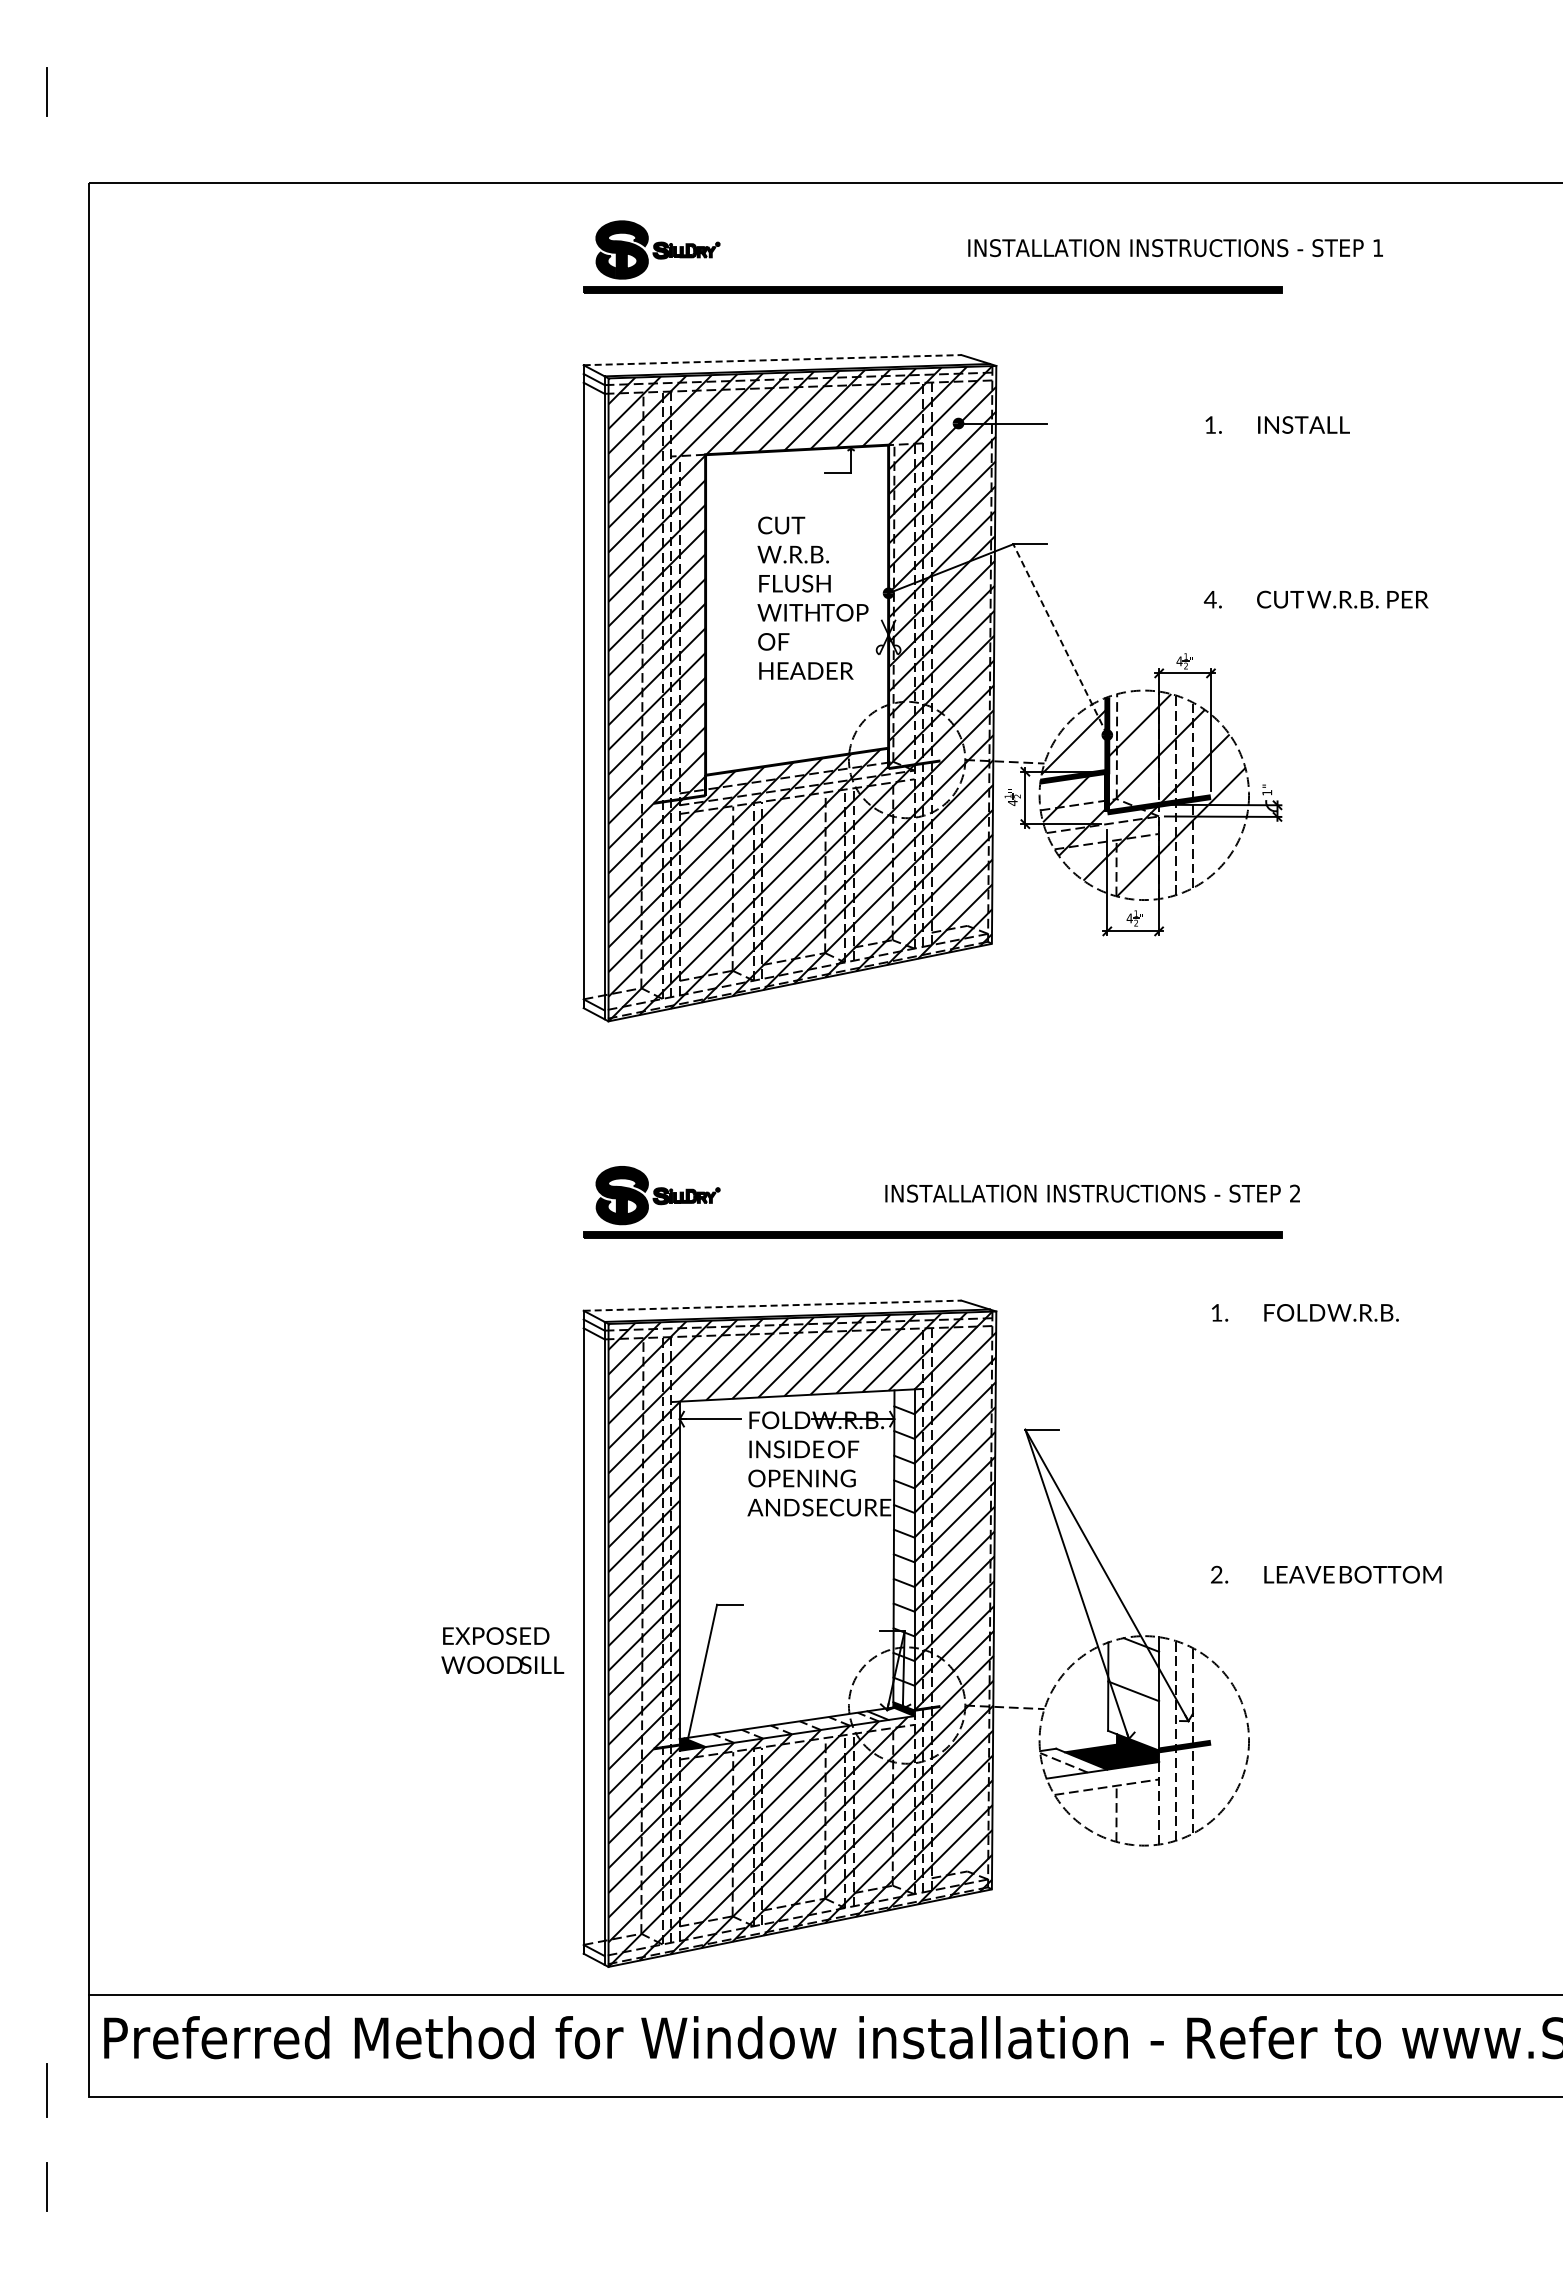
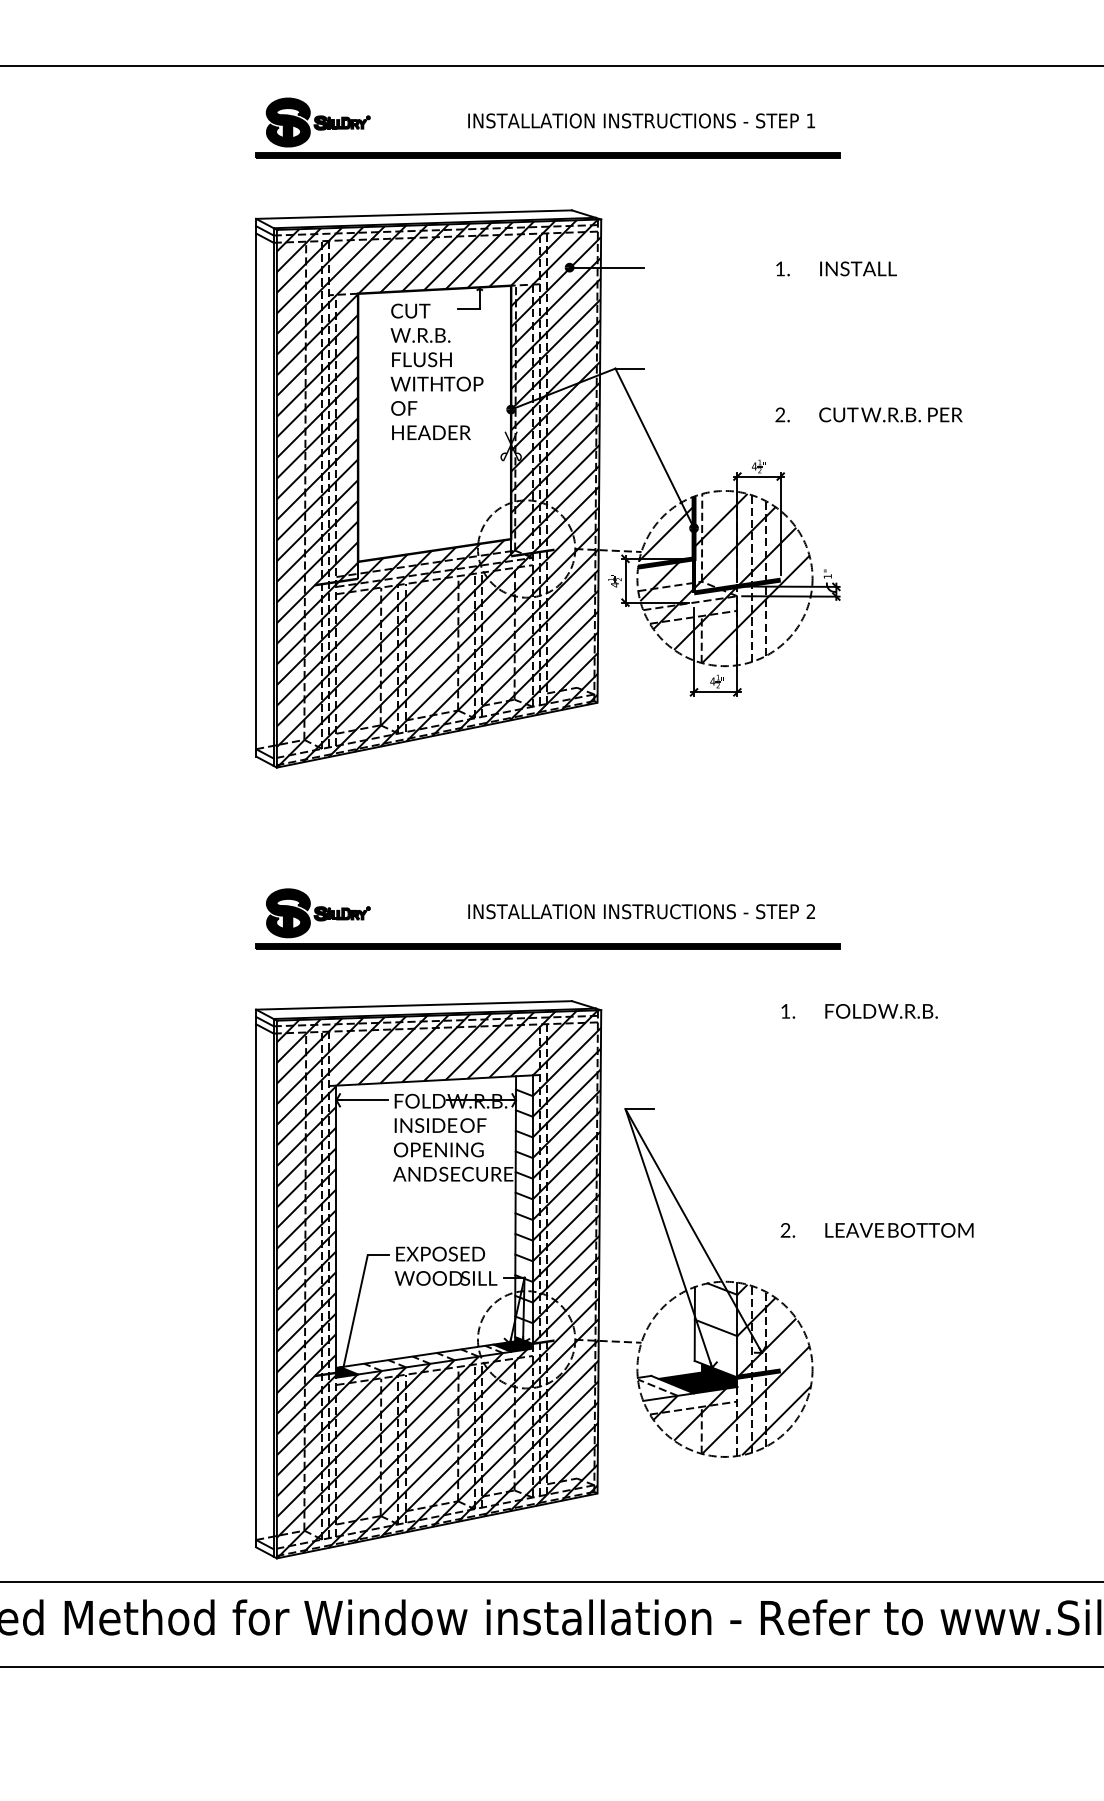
text: (1175, 248) -> (641, 121), moved
line: (772, 360) -> (414, 214), dashed -> solid
text: (812, 597) -> (436, 371), moved
text: (1209, 599) -> (779, 414), 4.^ICUT -> 2.^ICUT
line: (1060, 639) -> (654, 448), dashed -> solid
text: (1092, 1193) -> (641, 911), moved
line: (772, 1305) -> (414, 1005), dashed -> solid
text: (502, 1650) -> (445, 1266), moved
fill: (890, 1713) -> (512, 1346), added
hatch: (1152, 1741) -> (731, 1369), added

